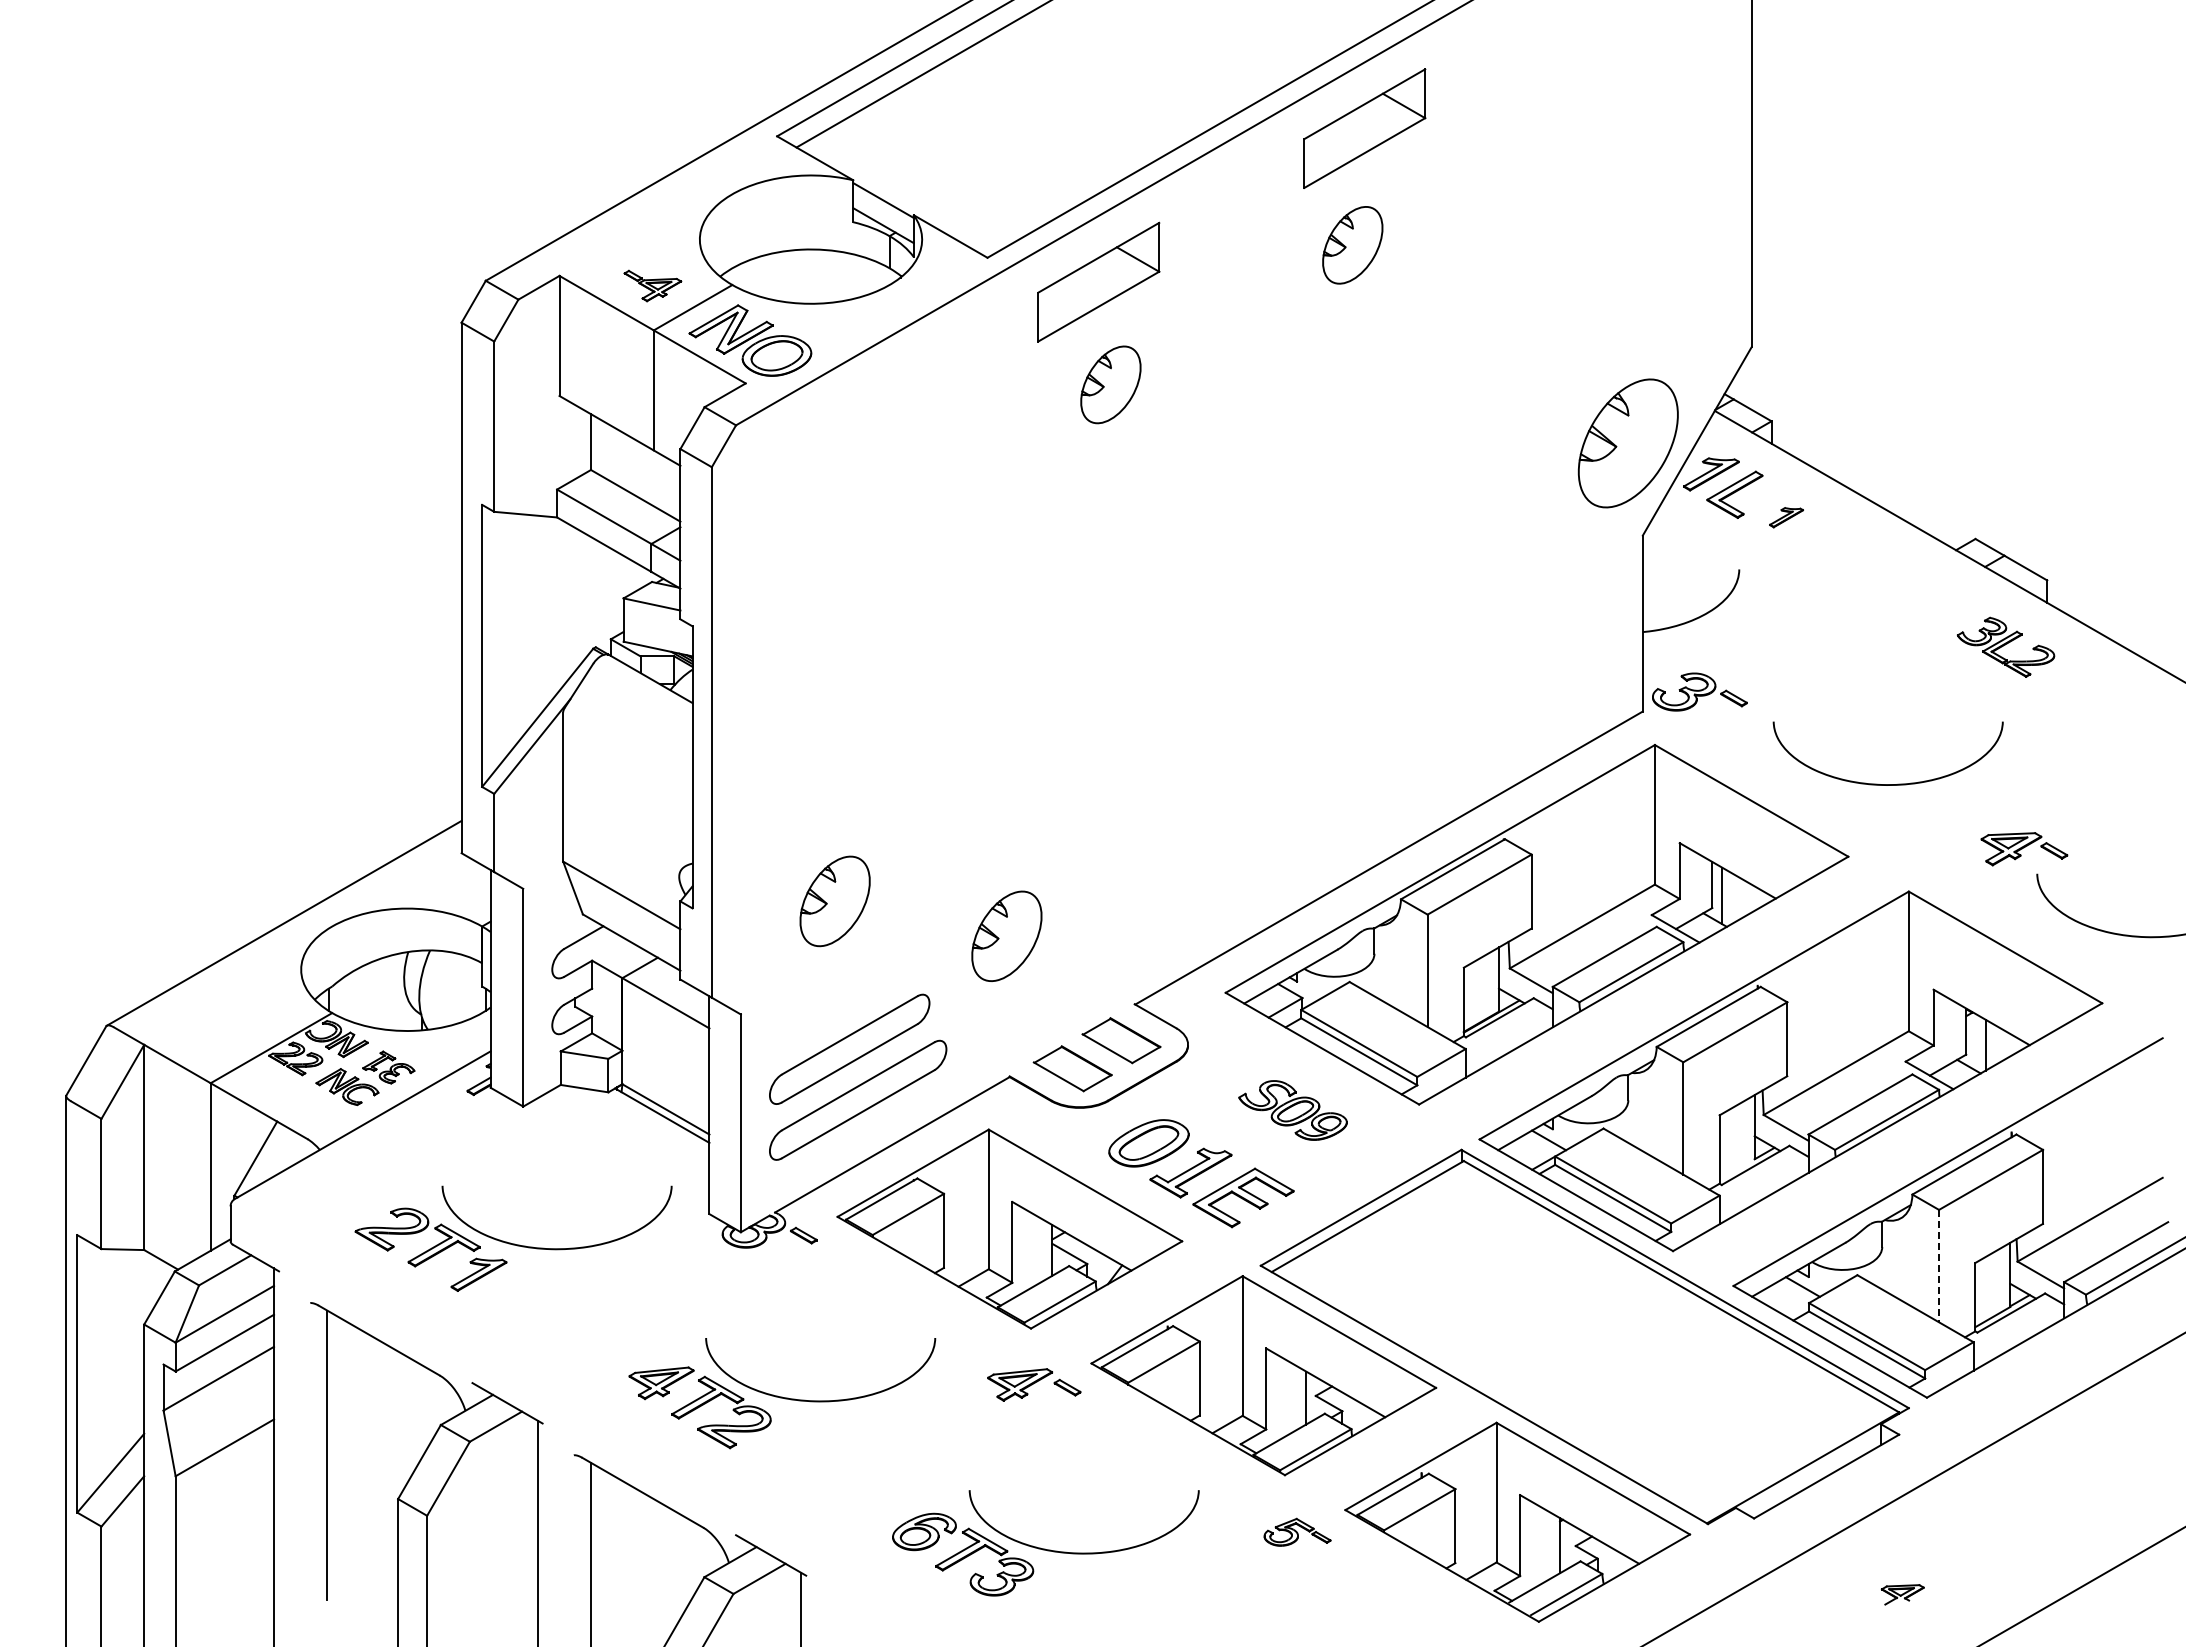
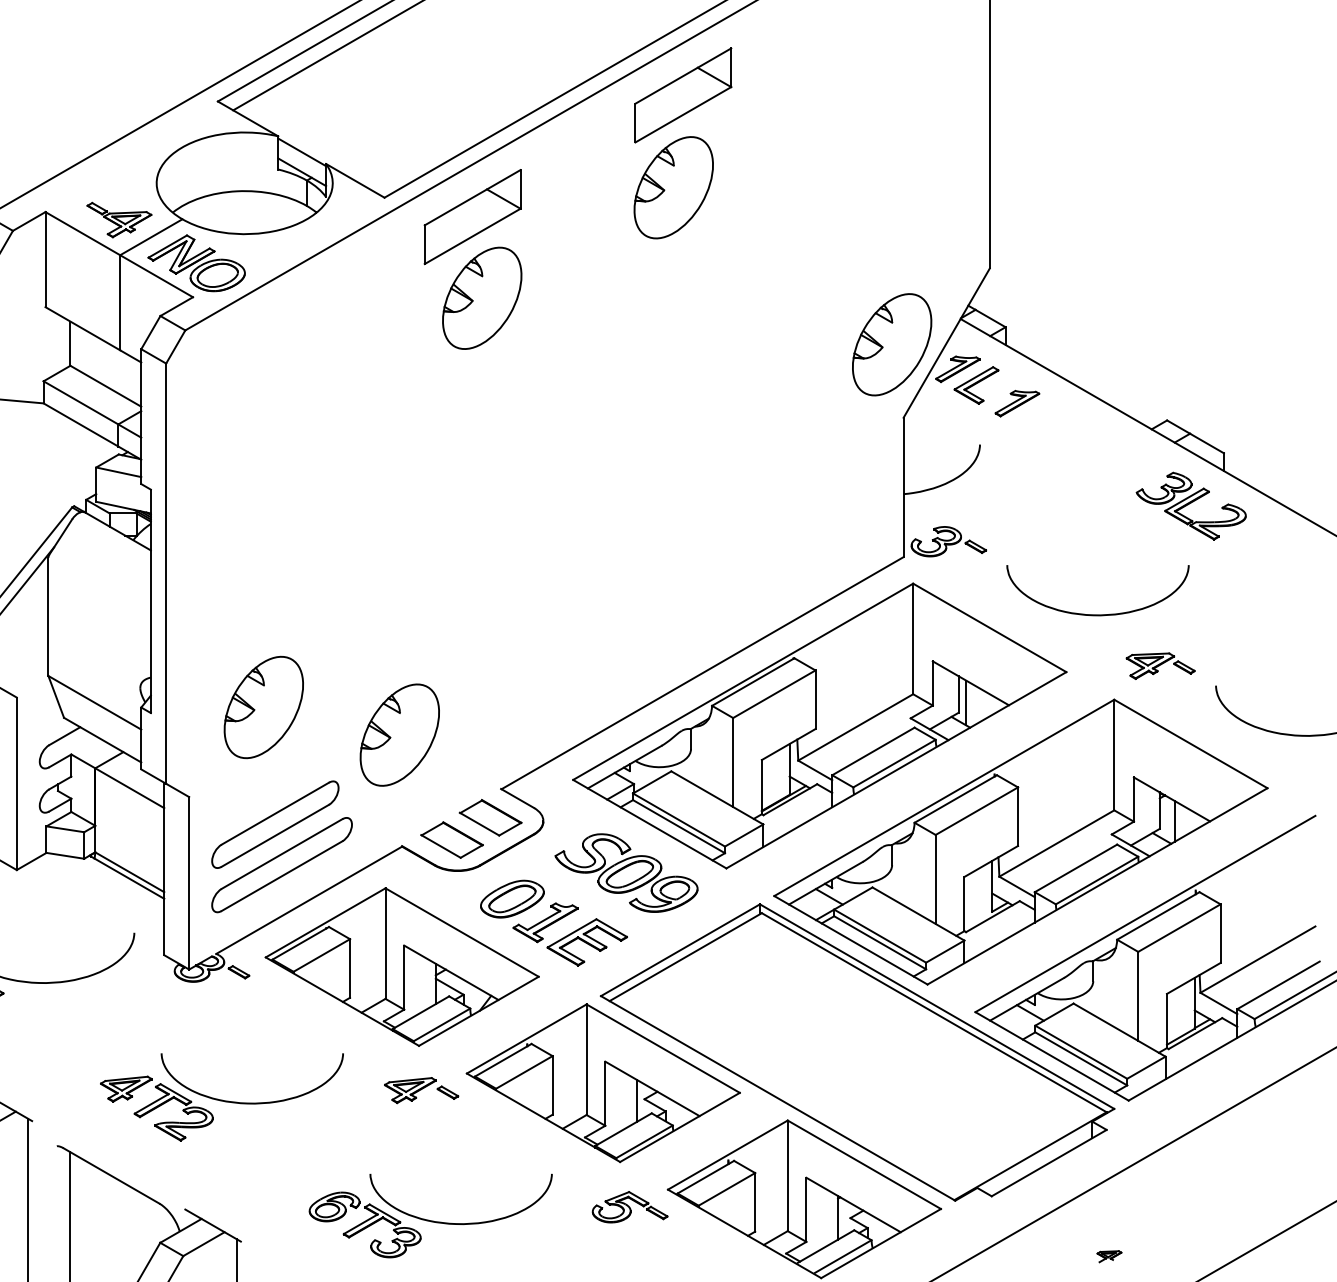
part: (1352, 245) -> (673, 187), size x1.67
part: (652, 285) -> (119, 219), size x1.43
part: (1110, 384) -> (481, 298), size x1.67
part: (1786, 517) -> (1017, 403), size x1.67
part: (2005, 647) -> (1190, 506), size x1.43
part: (2024, 849) -> (1160, 666), moved
part: (834, 901) -> (263, 707), size x1.43
part: (1006, 936) -> (399, 735), size x1.43
part: (1292, 1110) -> (626, 873), size x1.67
line: (1939, 1266) -> (1138, 996), dashed -> solid
part: (1297, 1532) -> (630, 1207), size x1.43
part: (1902, 1594) -> (1109, 1256), size x0.71

